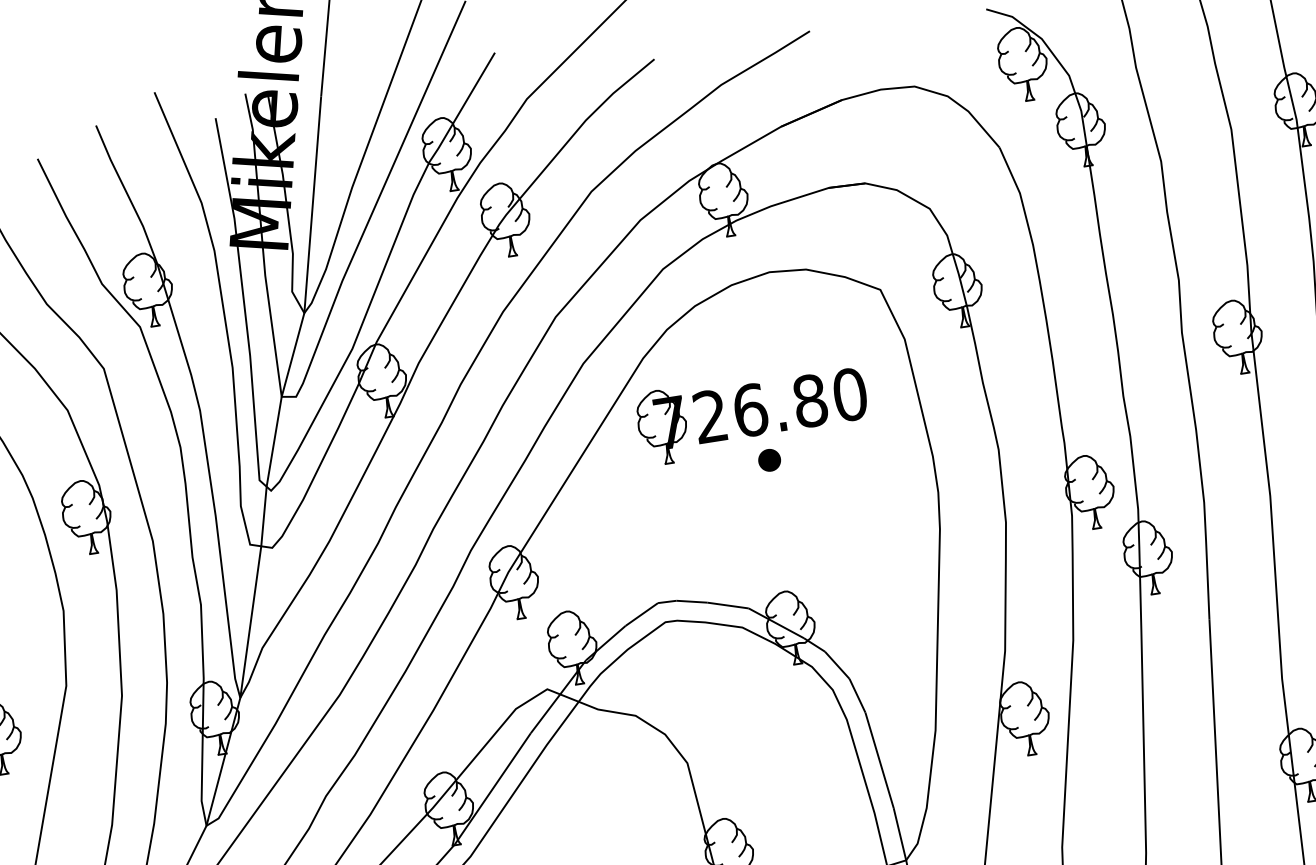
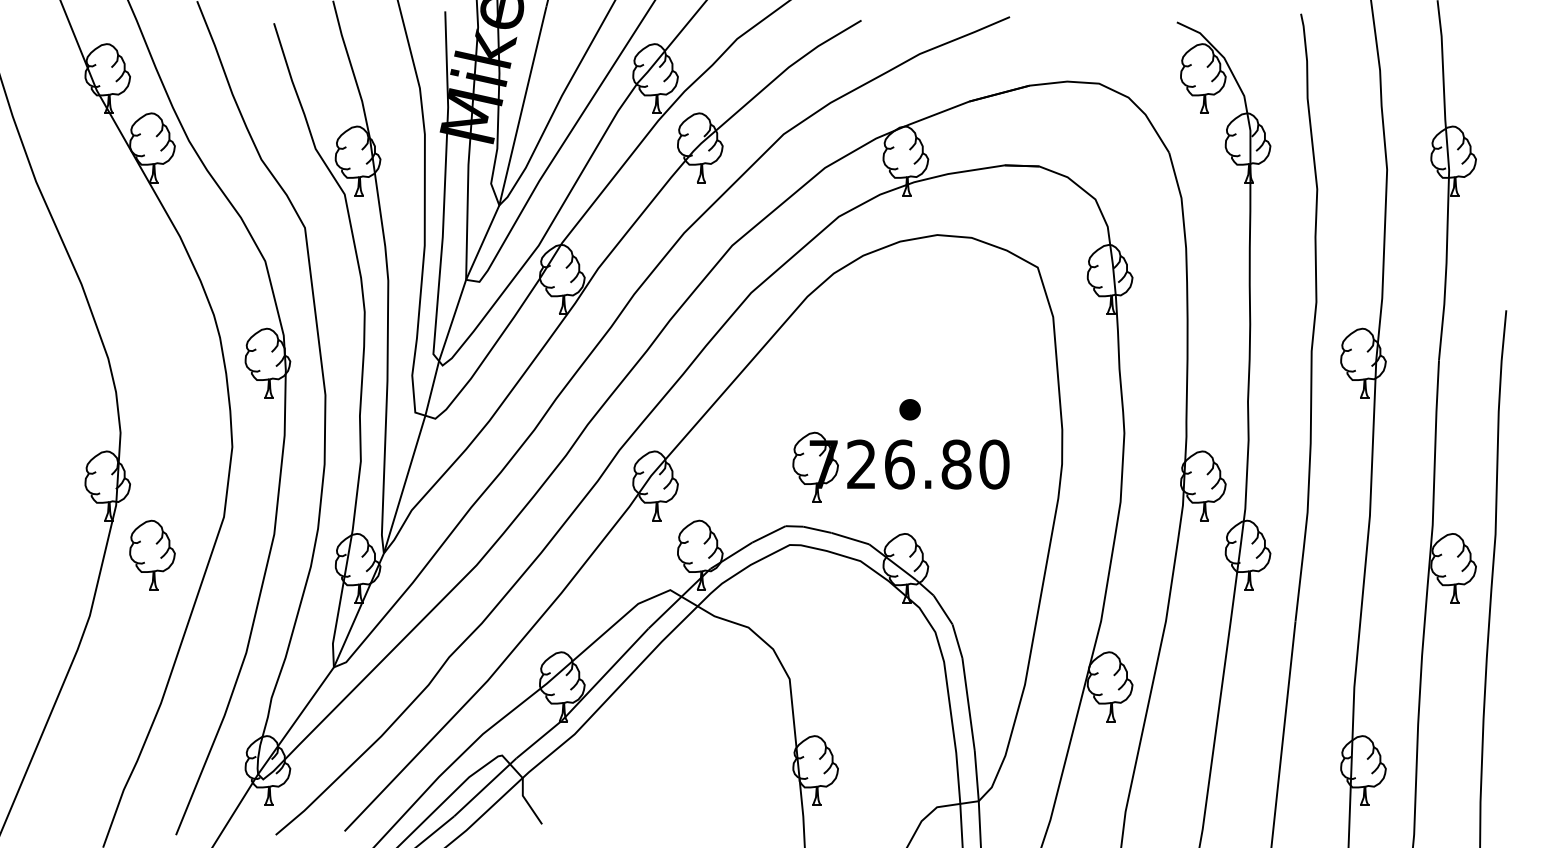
part: (751, 412) -> (900, 466), moved

